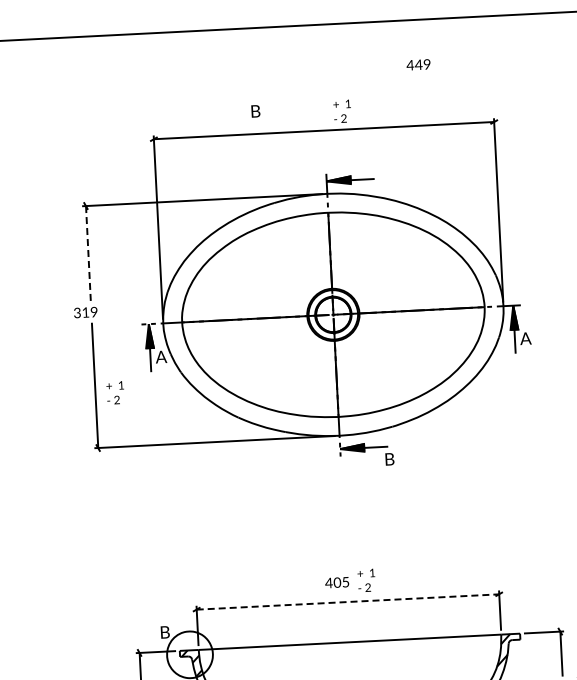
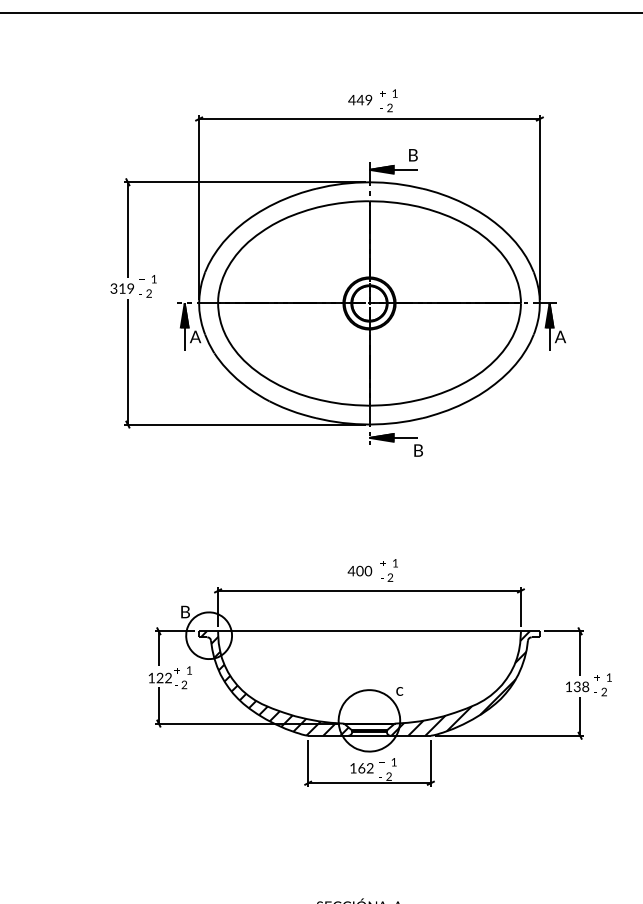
text: (418, 64) -> (360, 99), moved
text: (255, 111) -> (413, 155), moved
line: (87, 254) -> (127, 230), dashed -> solid
text: (115, 393) -> (147, 286), moved
text: (345, 582) -> (368, 571), 405 -> 400
line: (348, 601) -> (370, 590), dashed -> solid

